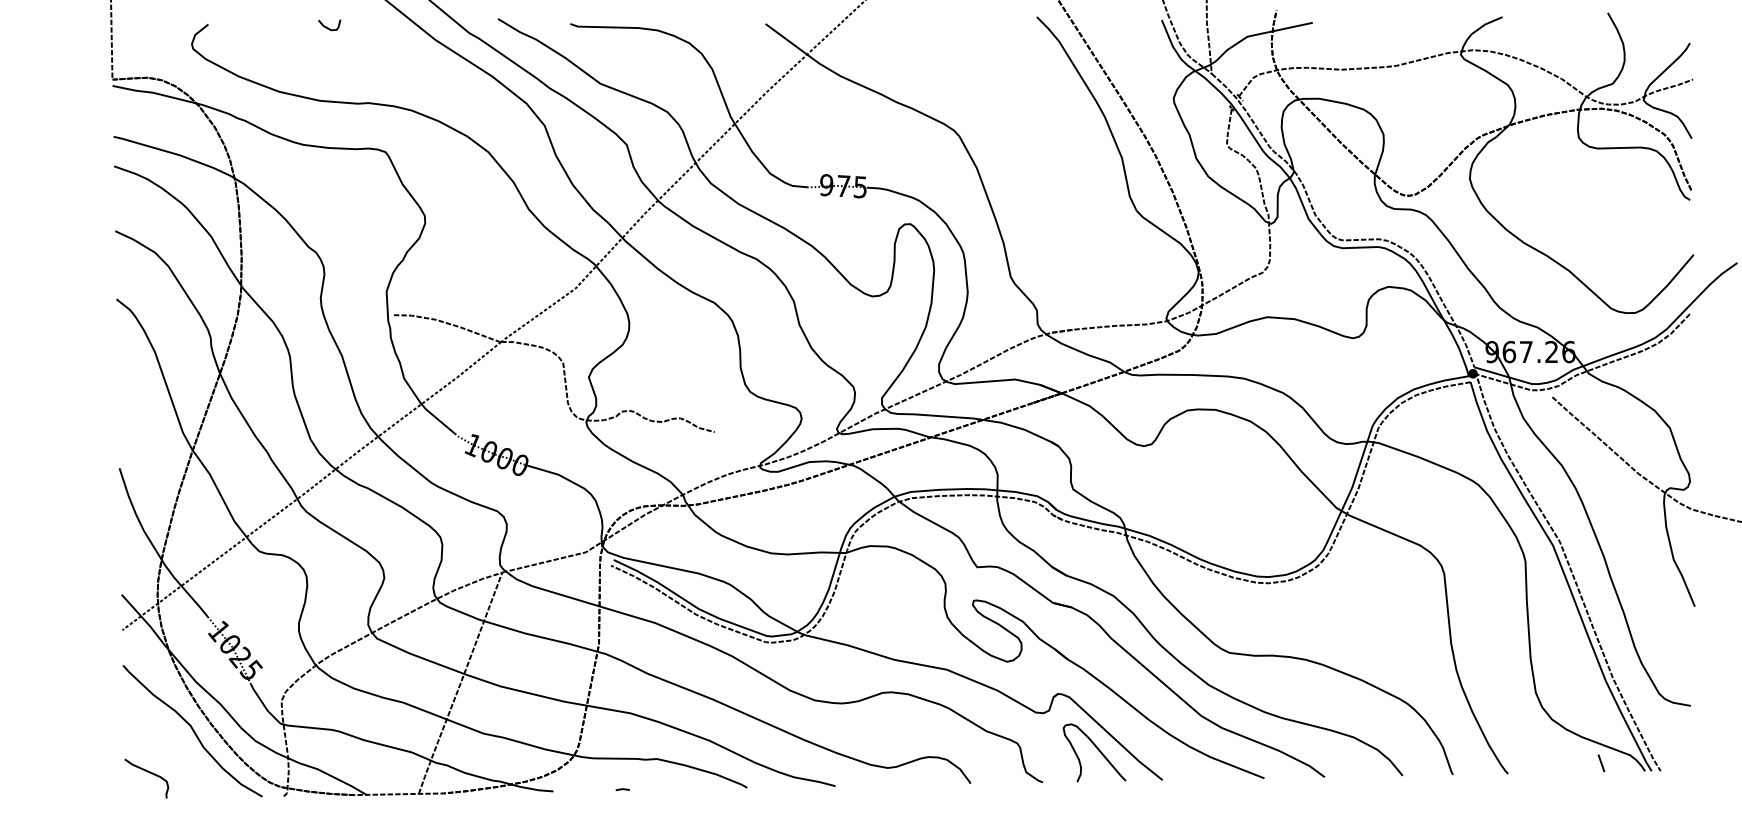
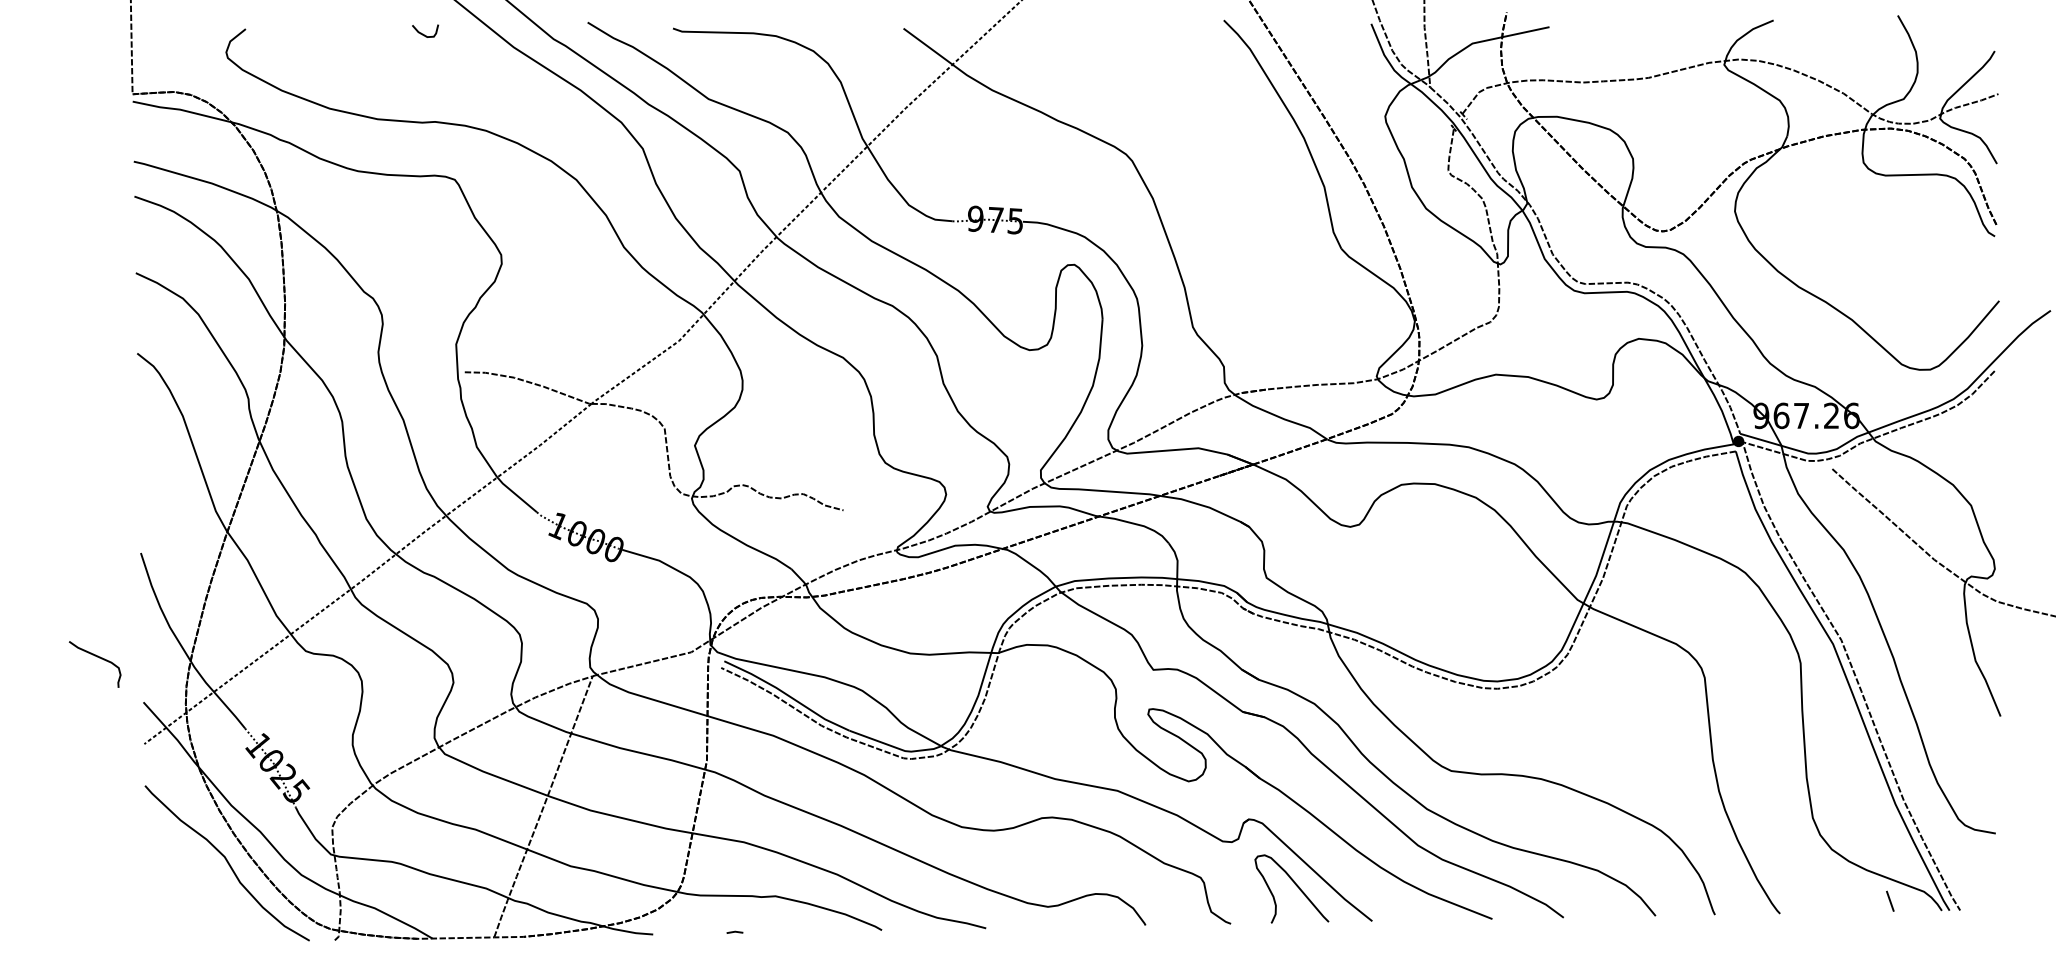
curve: (328, 27) -> (424, 33), moved
curve: (149, 773) -> (98, 658), moved

